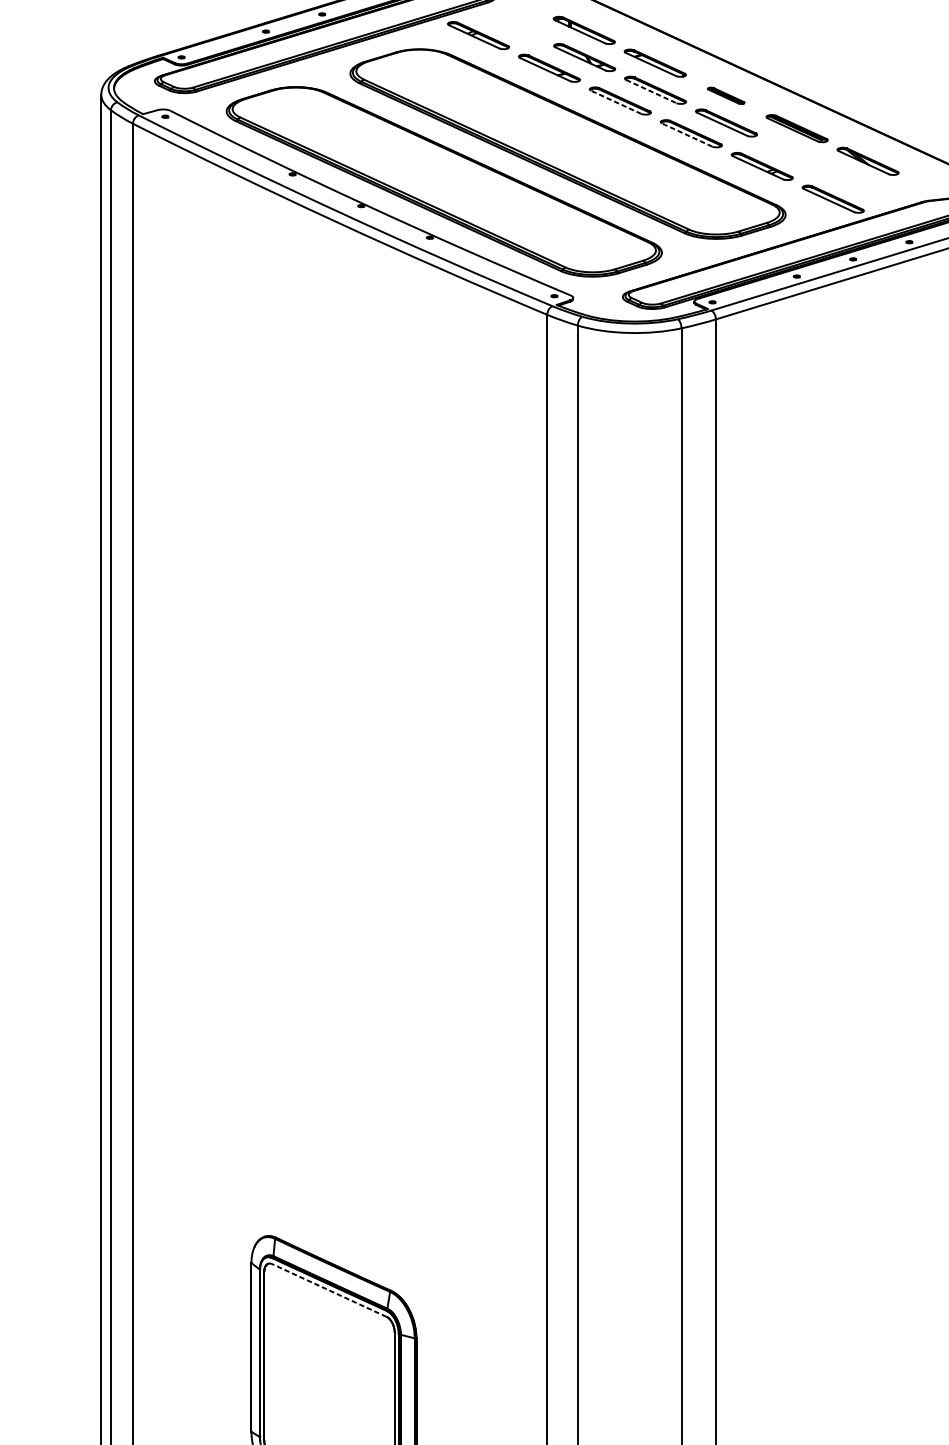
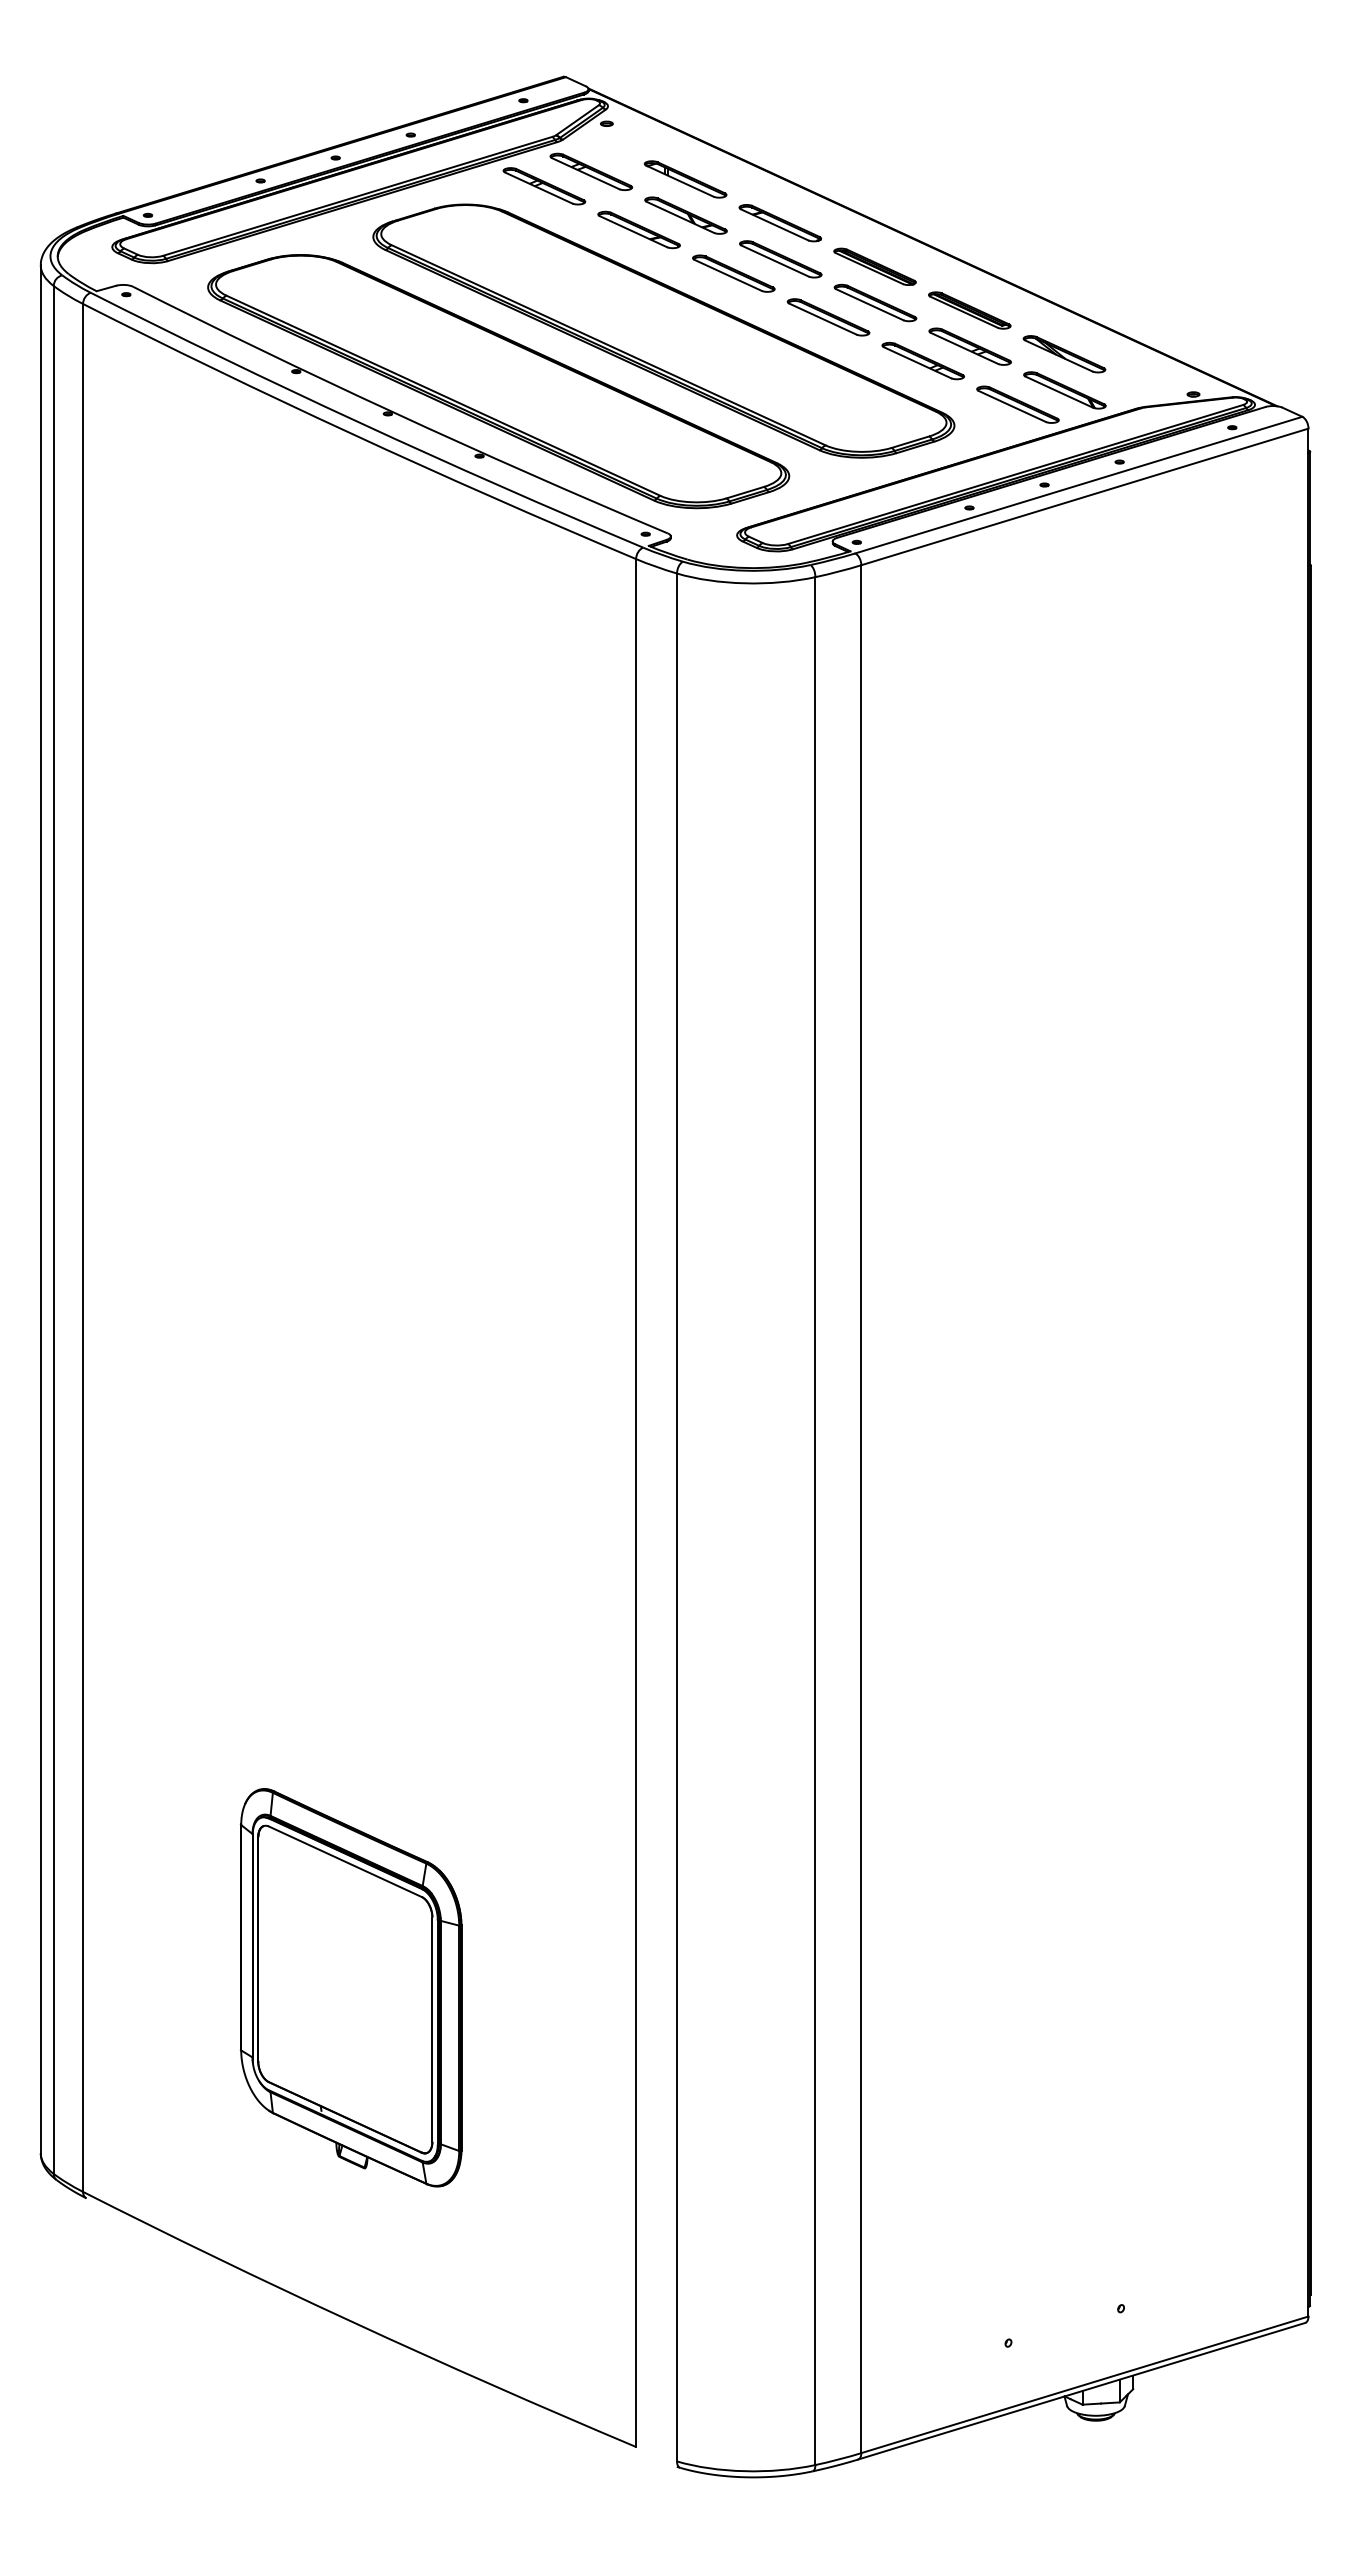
part: (513, 24) -> (591, 171), added
line: (651, 91) -> (775, 261), dashed -> solid
part: (725, 95) -> (874, 266), size x1.67
line: (615, 102) -> (727, 275), dashed -> solid
line: (686, 134) -> (822, 318), dashed -> solid
part: (796, 155) -> (969, 346), added
part: (868, 188) -> (1064, 390), added
line: (328, 1290) -> (344, 1861), dashed -> solid

